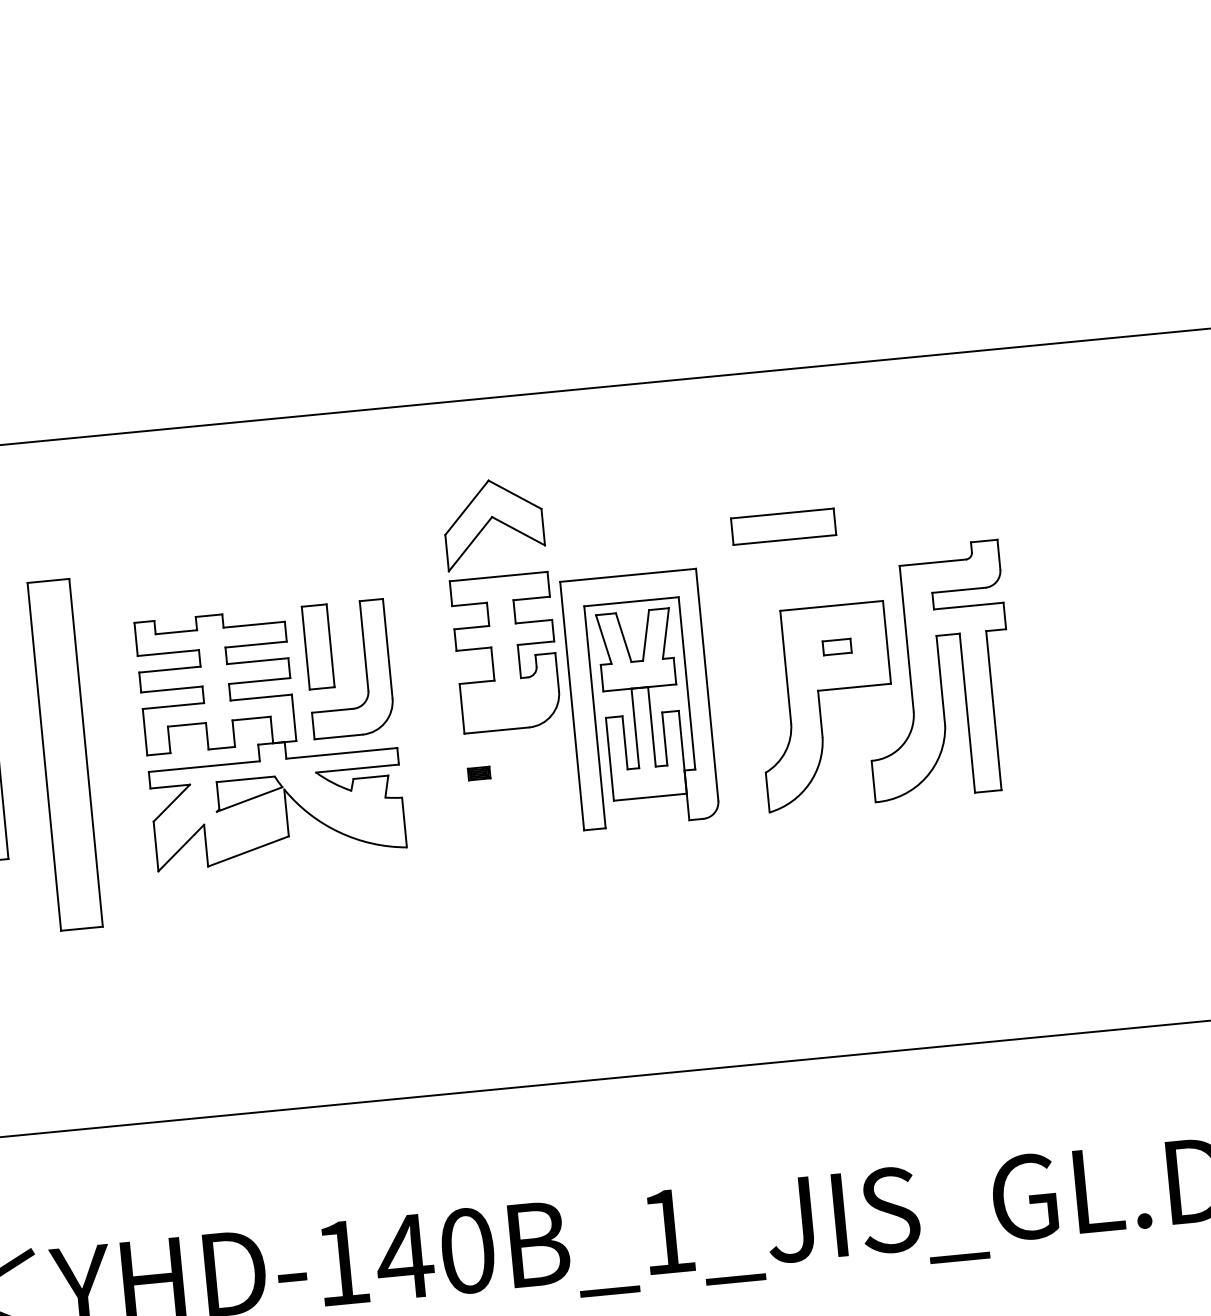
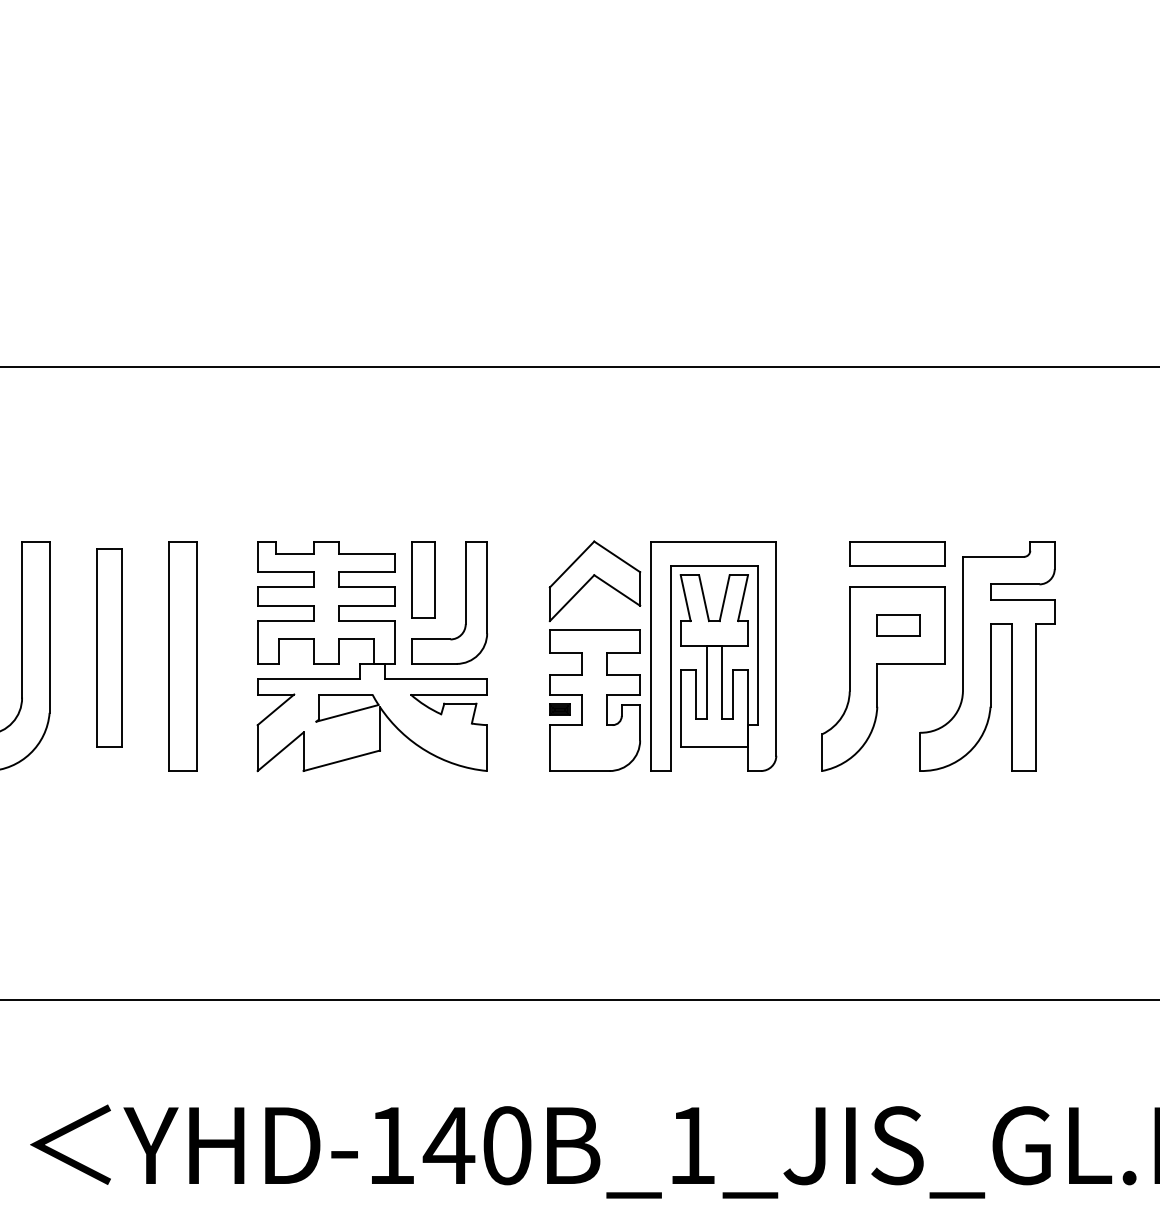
part: (783, 526) -> (897, 553), moved
part: (500, 603) -> (594, 655), moved
part: (837, 646) -> (898, 625), size x1.67
part: (65, 755) -> (182, 656), size x0.71

